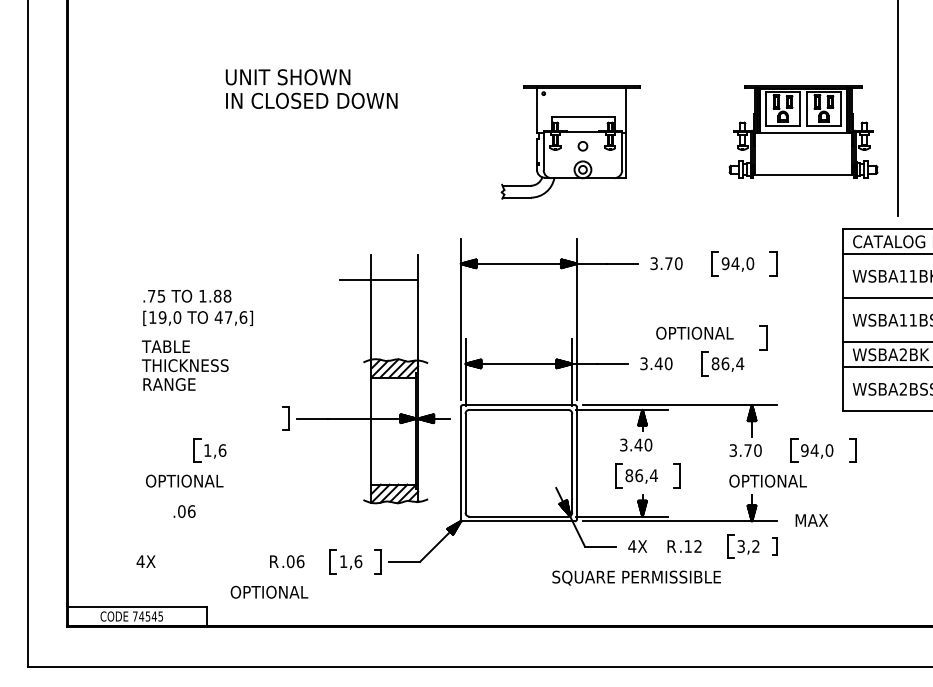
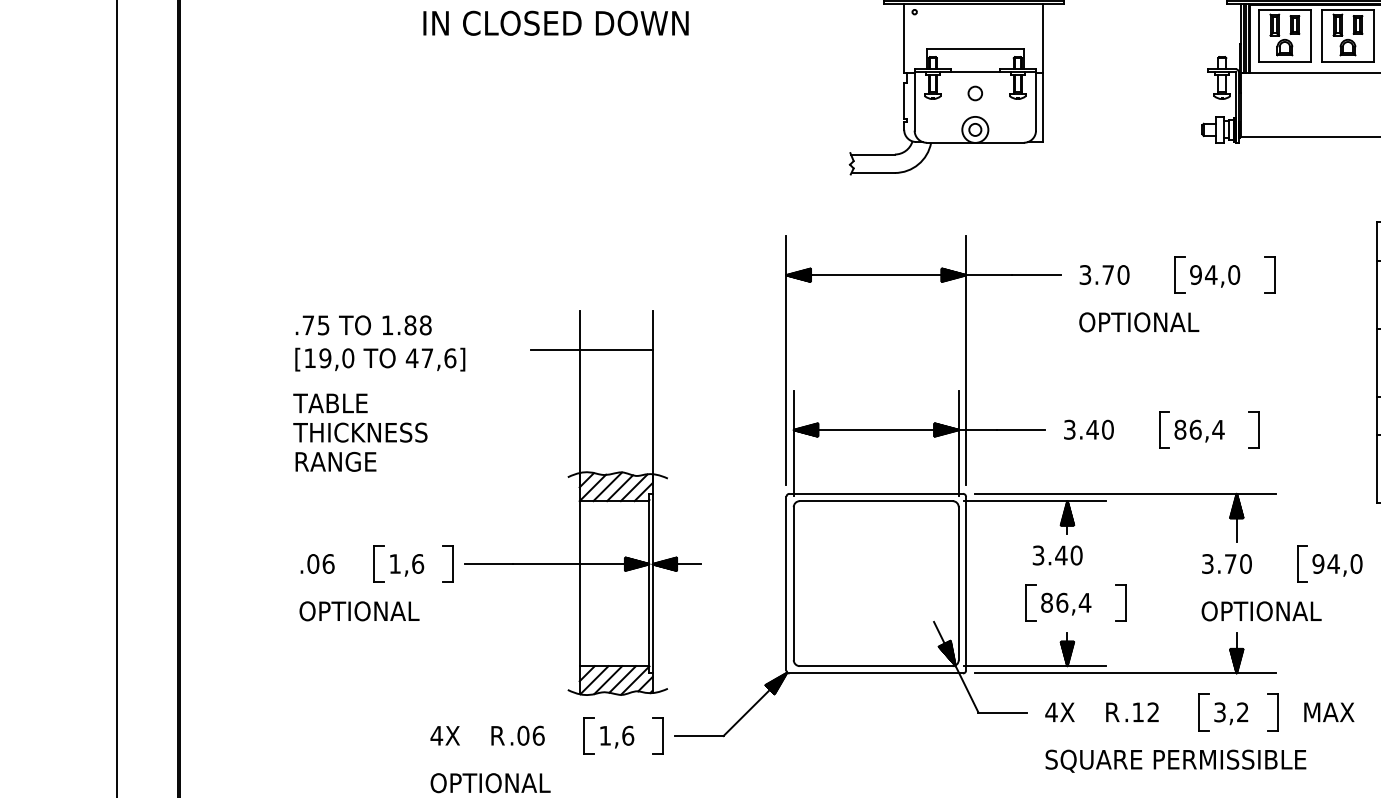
text: (694, 332) -> (1138, 321), moved
part: (763, 337) -> (1254, 429), moved
part: (366, 379) -> (572, 503), moved
text: (184, 511) -> (317, 563), moved
text: (811, 520) -> (1328, 712), moved
part: (774, 546) -> (1271, 712), size x1.43
text: (145, 561) -> (444, 735), moved
text: (636, 577) -> (1175, 760), moved

